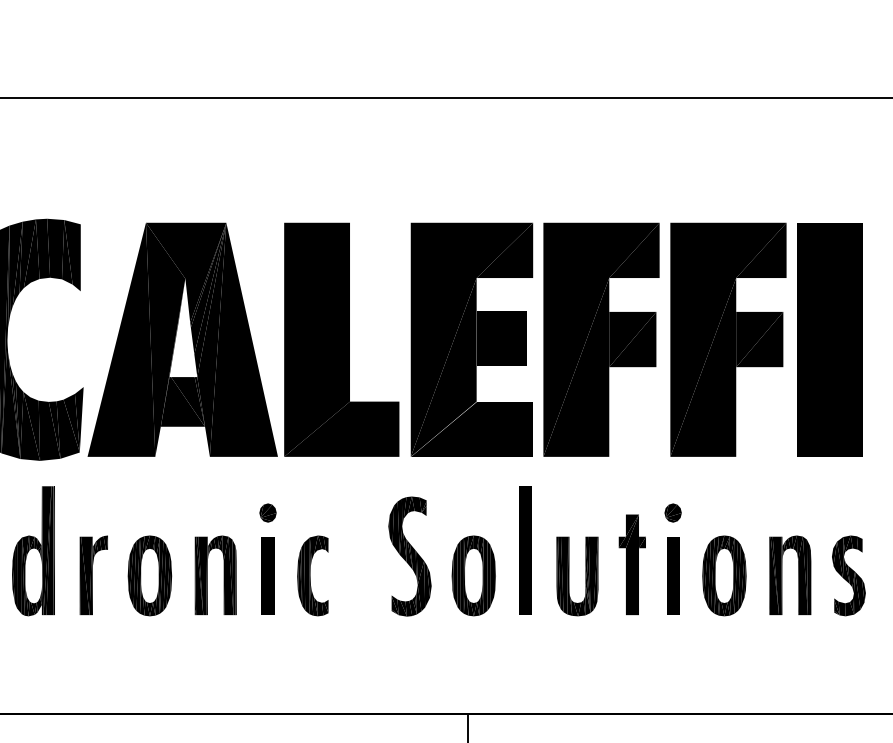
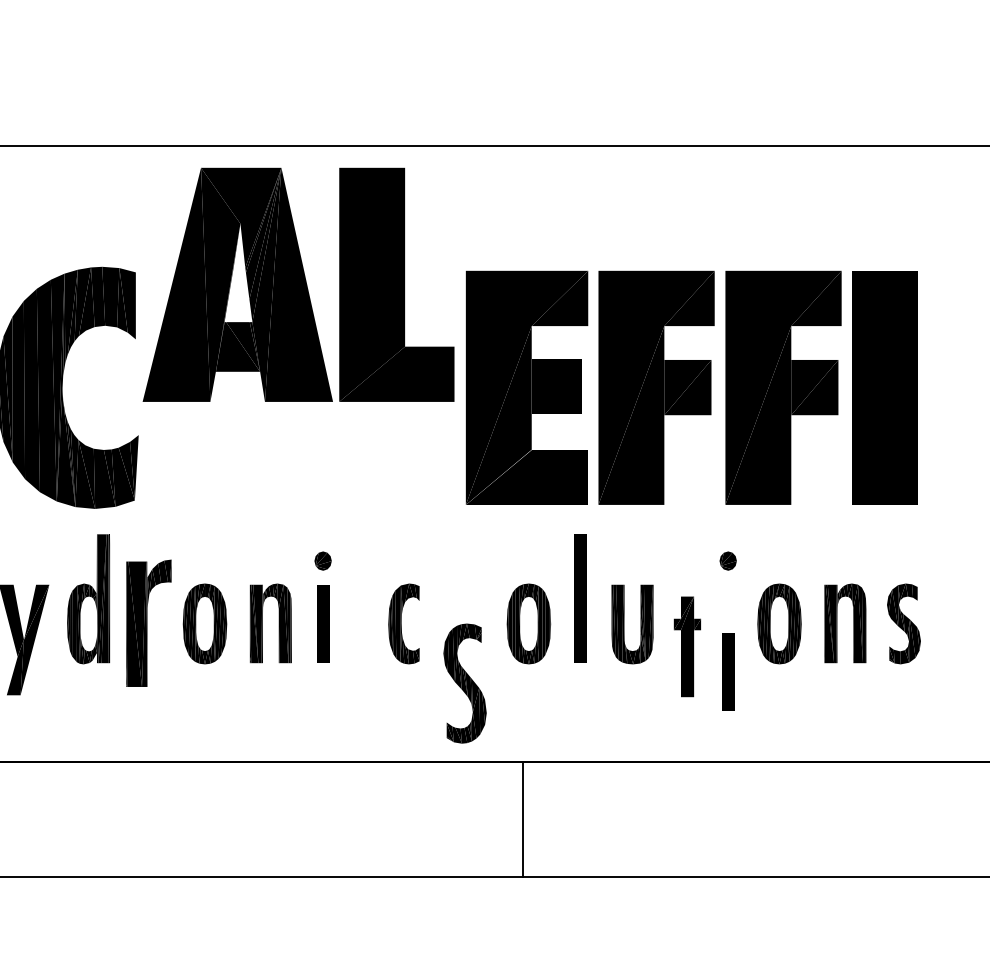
part: (243, 339) -> (298, 284), moved
part: (409, 556) -> (464, 683), moved
part: (631, 564) -> (686, 646), moved
part: (93, 575) -> (148, 623), size x1.6
part: (312, 575) -> (403, 623), moved
part: (673, 575) -> (728, 671), moved

